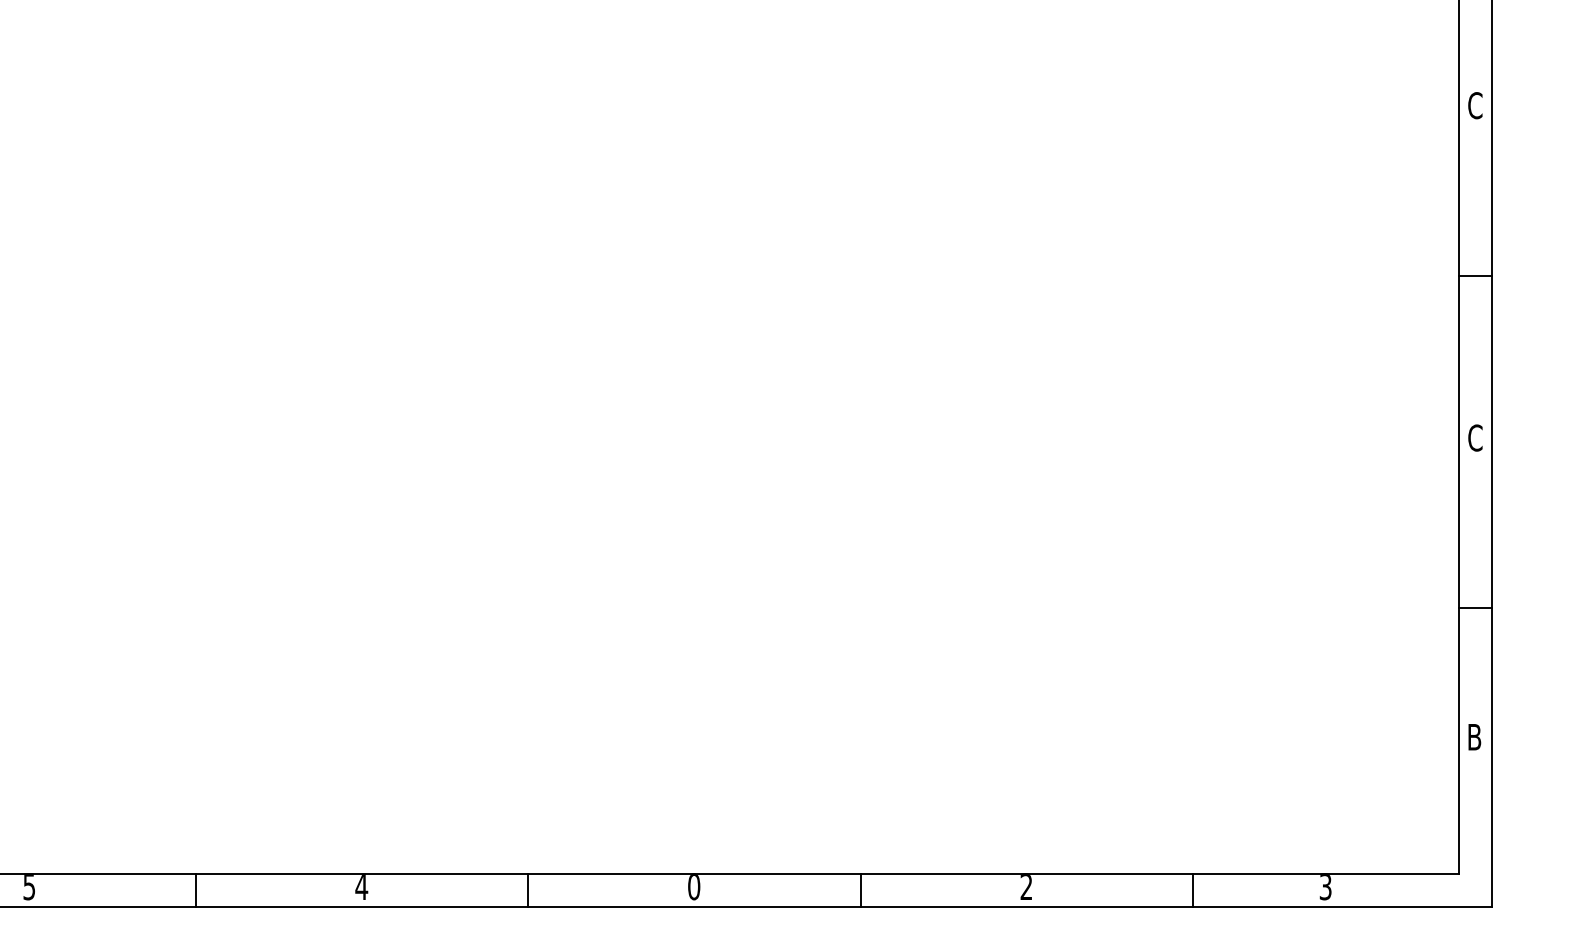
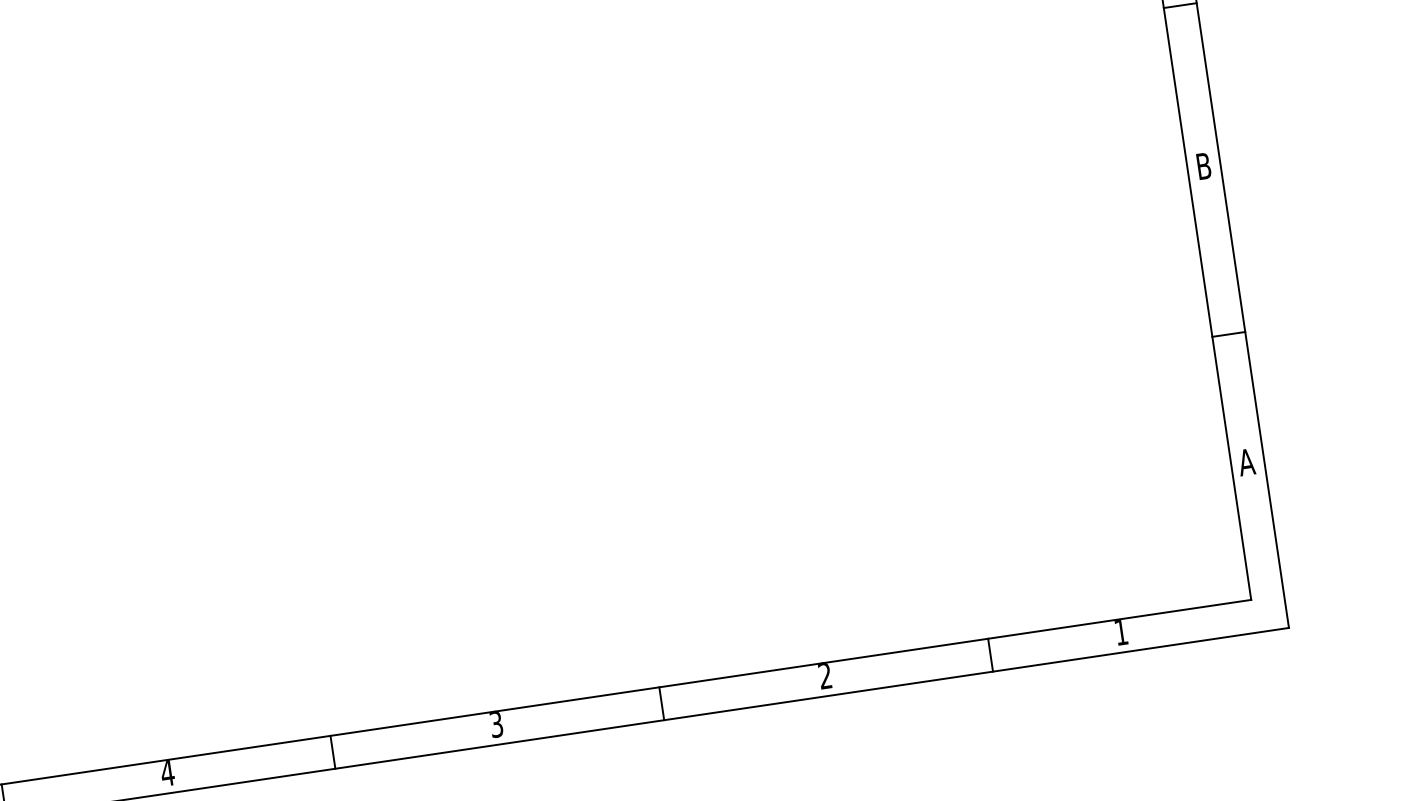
text: (1475, 437) -> (1203, 165), C -> B
text: (1474, 737) -> (1246, 462), B -> A
text: (694, 887) -> (496, 724), 0 -> 3
text: (1325, 887) -> (1121, 632), 3 -> 1

